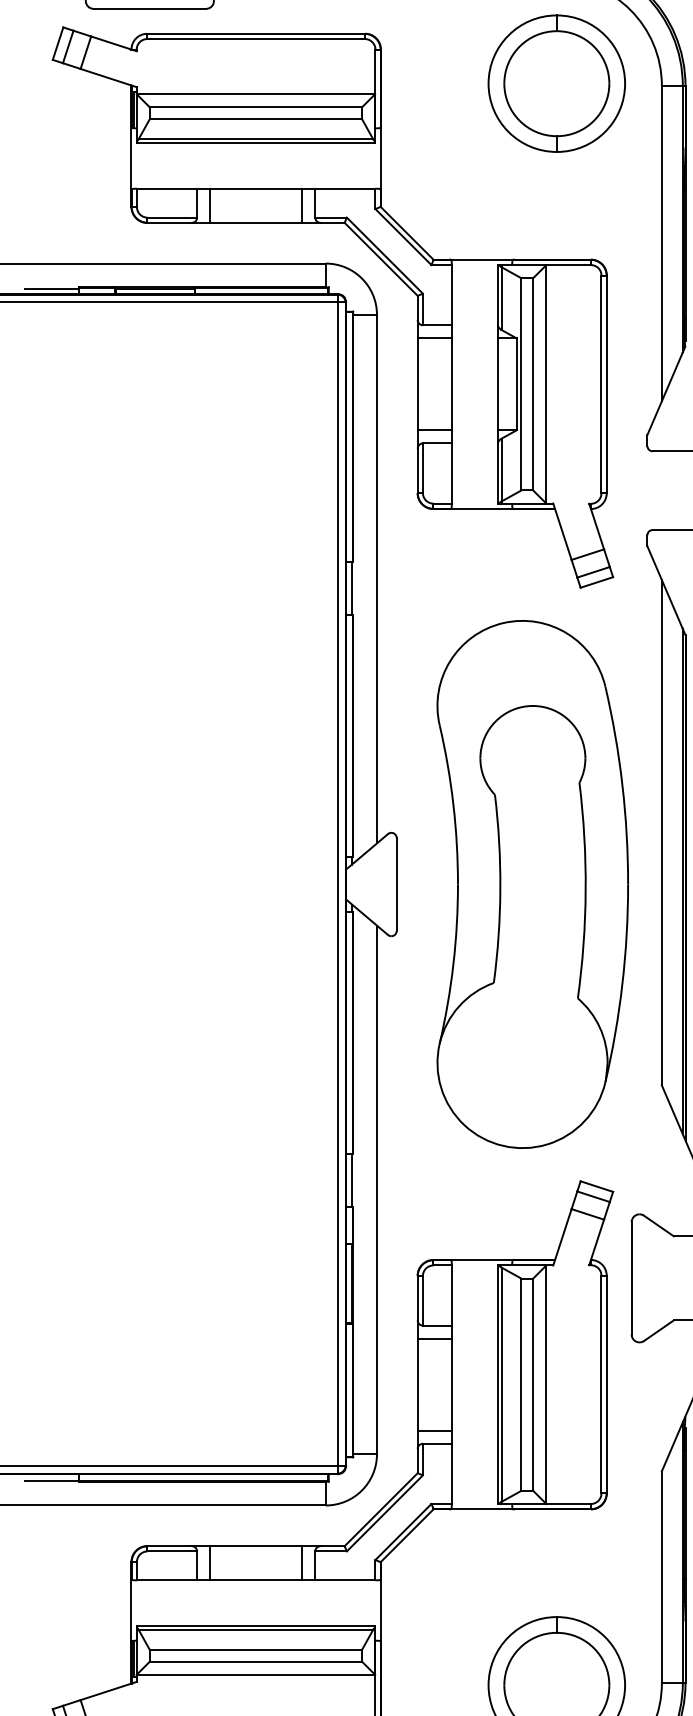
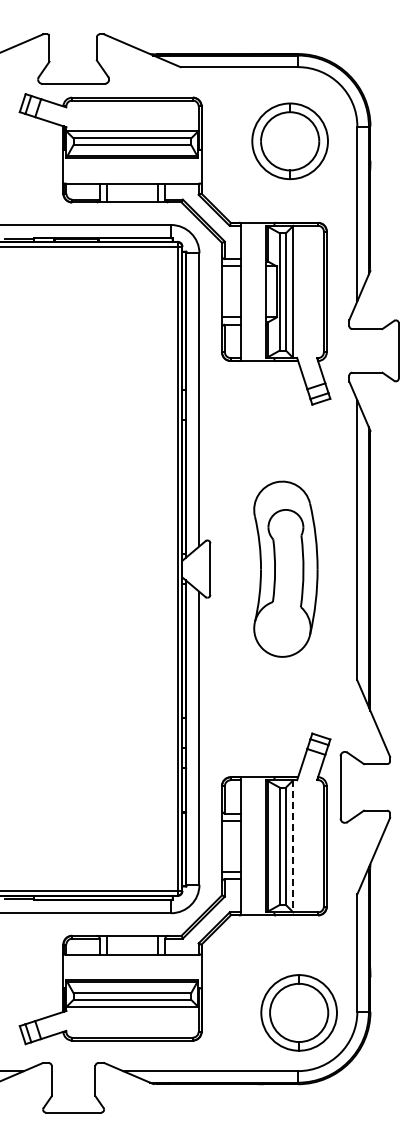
part: (555, 82) -> (289, 140), moved
part: (532, 885) -> (285, 569), size x0.6
line: (546, 1385) -> (293, 846), solid -> dashed

